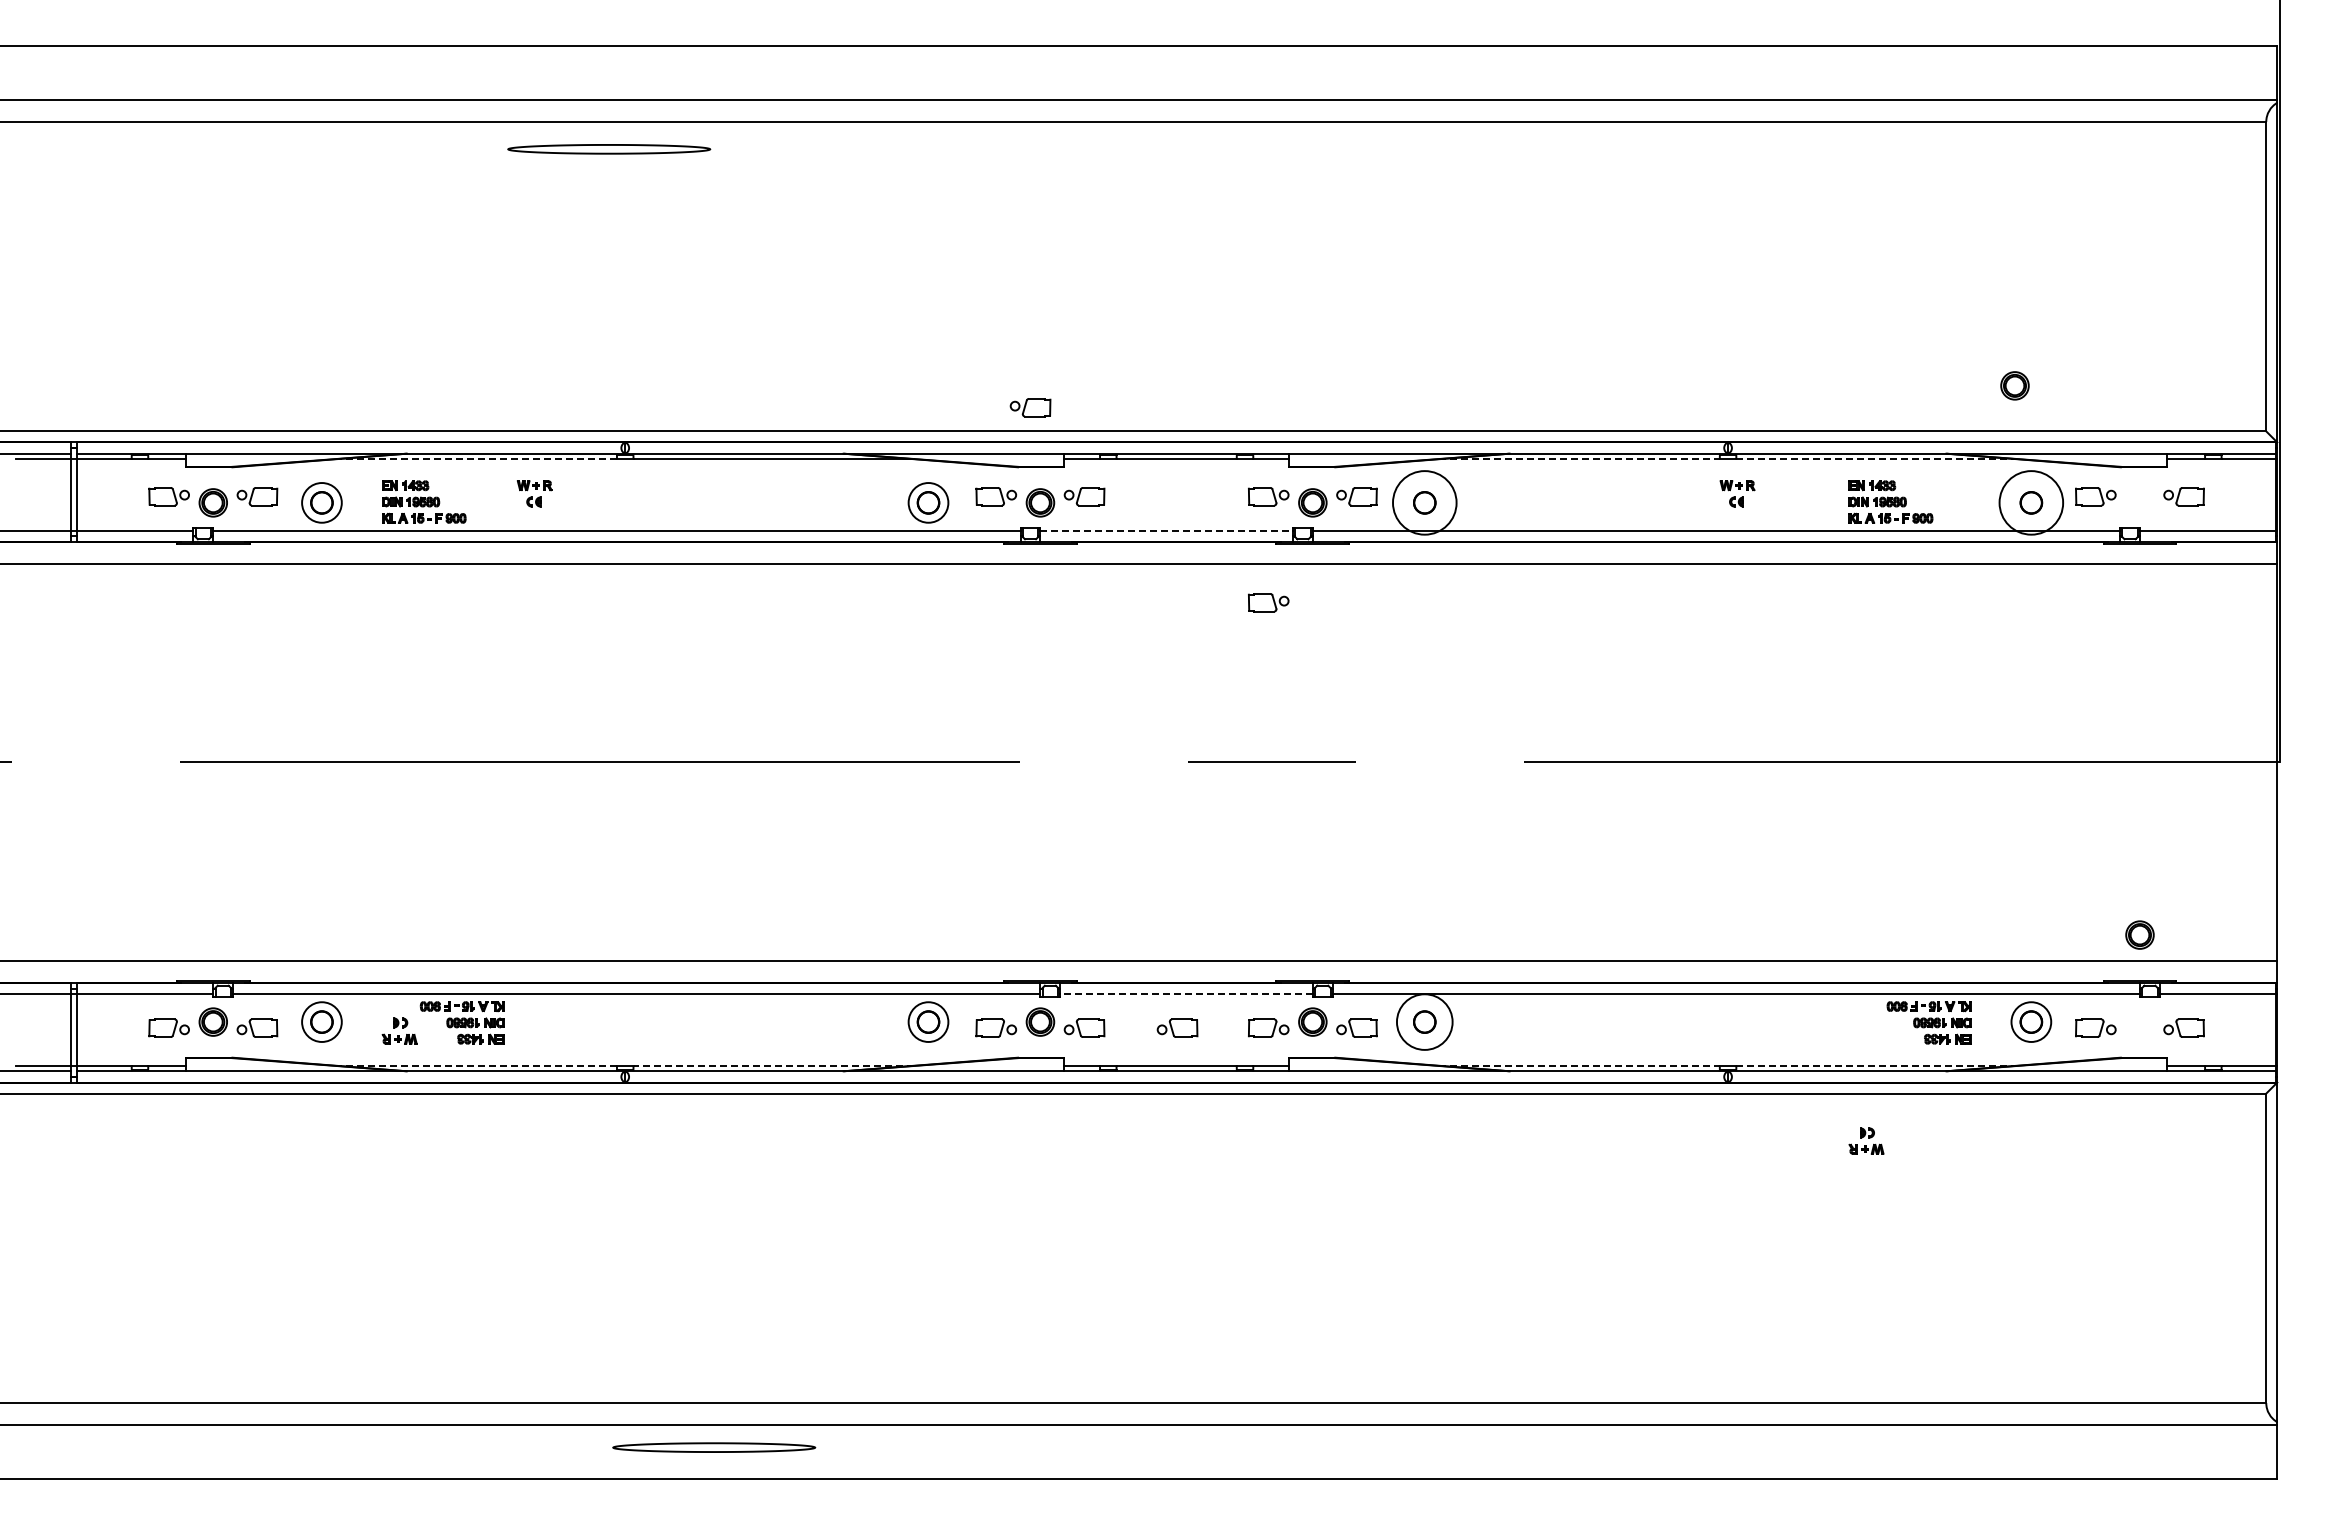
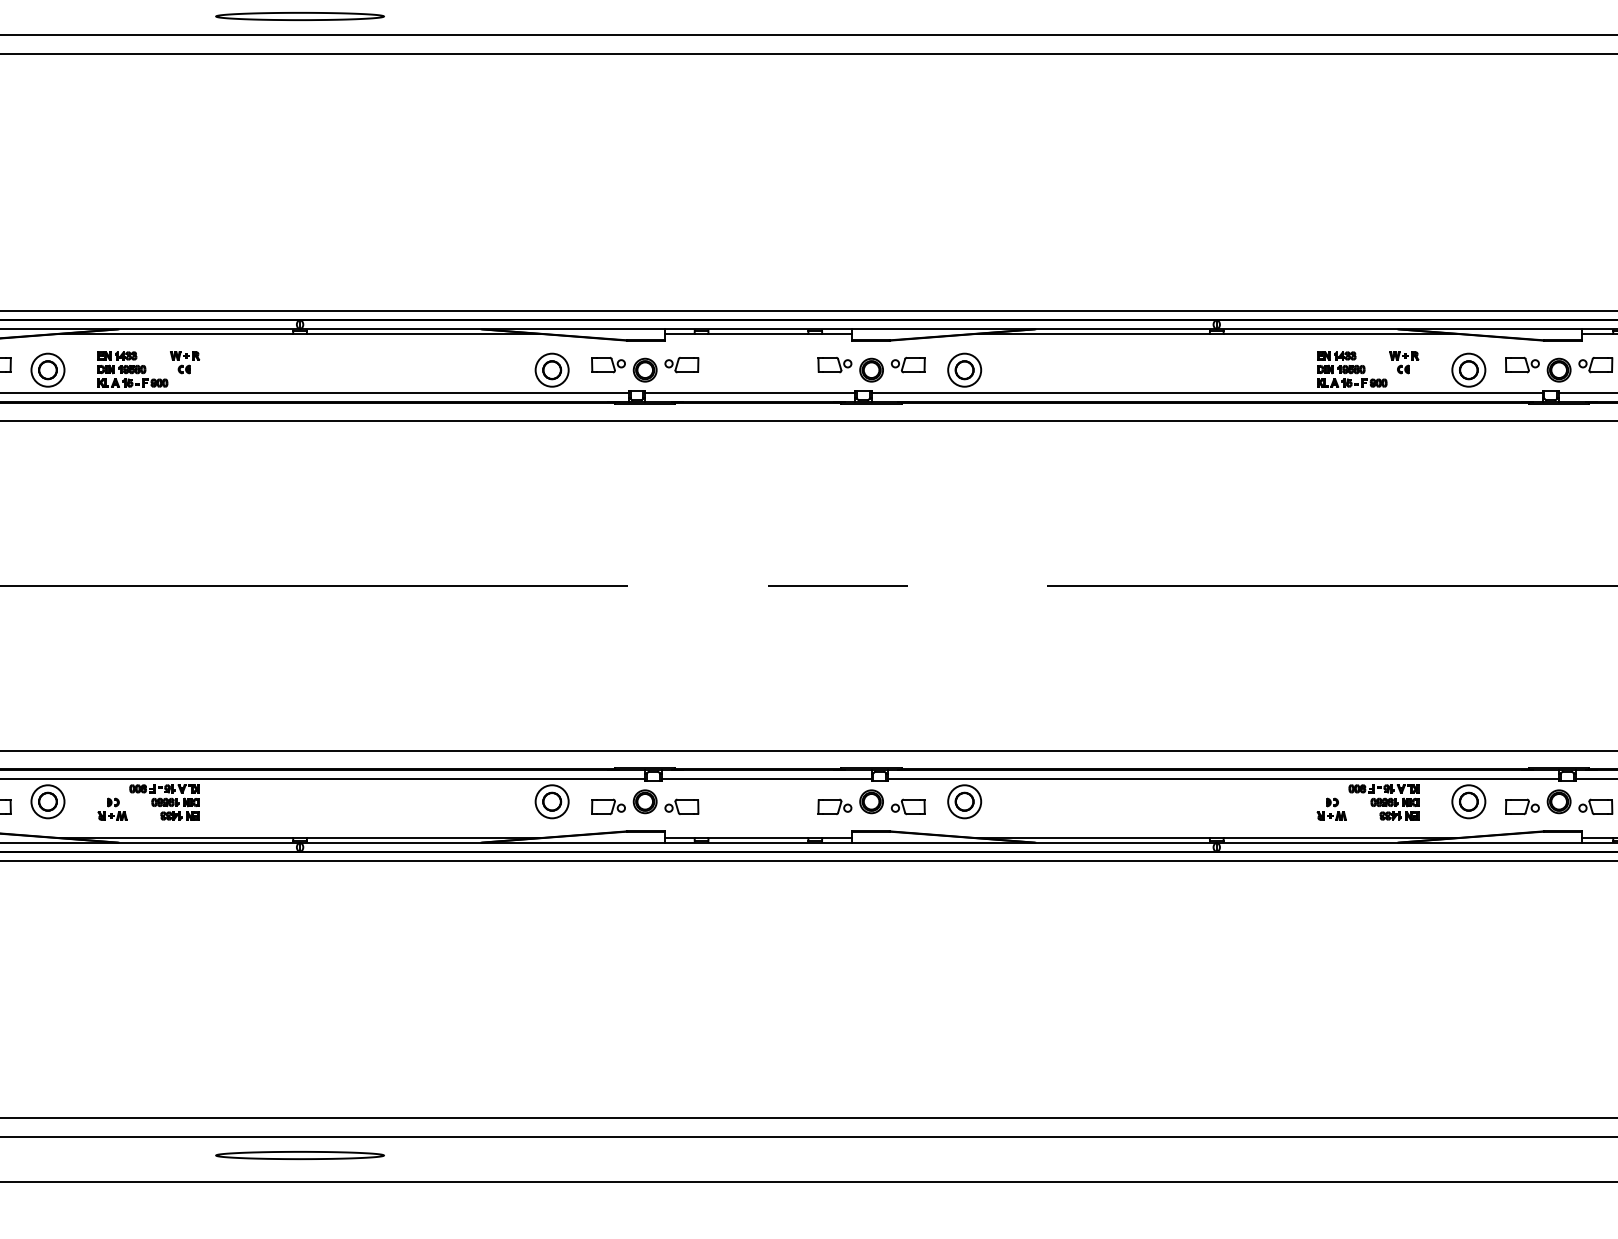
part: (609, 149) -> (300, 16), moved
part: (2014, 385) -> (1558, 369), moved
part: (1030, 407) -> (636, 290), removed
line: (476, 459) -> (176, 334), dashed -> solid
line: (1579, 459) -> (1093, 334), dashed -> solid
line: (1877, 459) -> (1340, 334), dashed -> solid
part: (534, 493) -> (184, 362), moved
part: (1737, 493) -> (1404, 362), moved
circle: (1424, 502) -> (964, 369), size x0.62
circle: (2031, 502) -> (1468, 369), size x0.62
line: (1167, 530) -> (750, 393), dashed -> solid
part: (1268, 602) -> (834, 453), removed
part: (2139, 934) -> (1558, 801), moved
line: (1186, 994) -> (766, 778), dashed -> solid
circle: (1424, 1021) -> (964, 801), size x0.71
part: (1177, 1027) -> (759, 806), removed
line: (476, 1065) -> (176, 837), dashed -> solid
line: (773, 1065) -> (423, 837), dashed -> solid
line: (1579, 1065) -> (1093, 837), dashed -> solid
line: (1877, 1065) -> (1340, 837), dashed -> solid
part: (1866, 1140) -> (1331, 808), moved
part: (714, 1447) -> (300, 1155), moved

